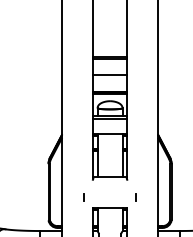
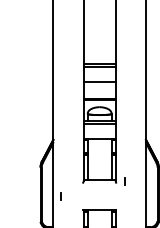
line: (83, 197) -> (60, 196), moved
line: (135, 197) -> (124, 181), moved

